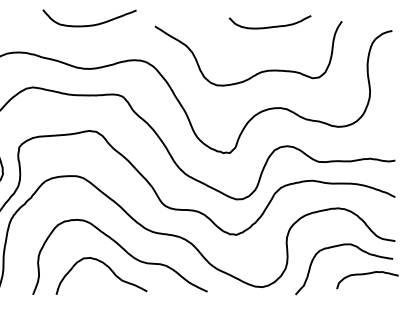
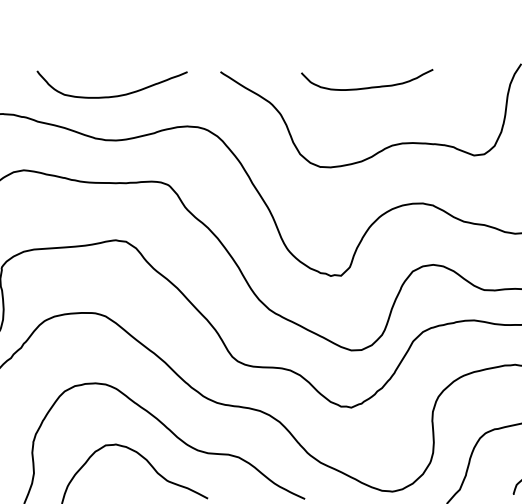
curve: (90, 24) -> (113, 94), moved
curve: (269, 26) -> (366, 86), moved

